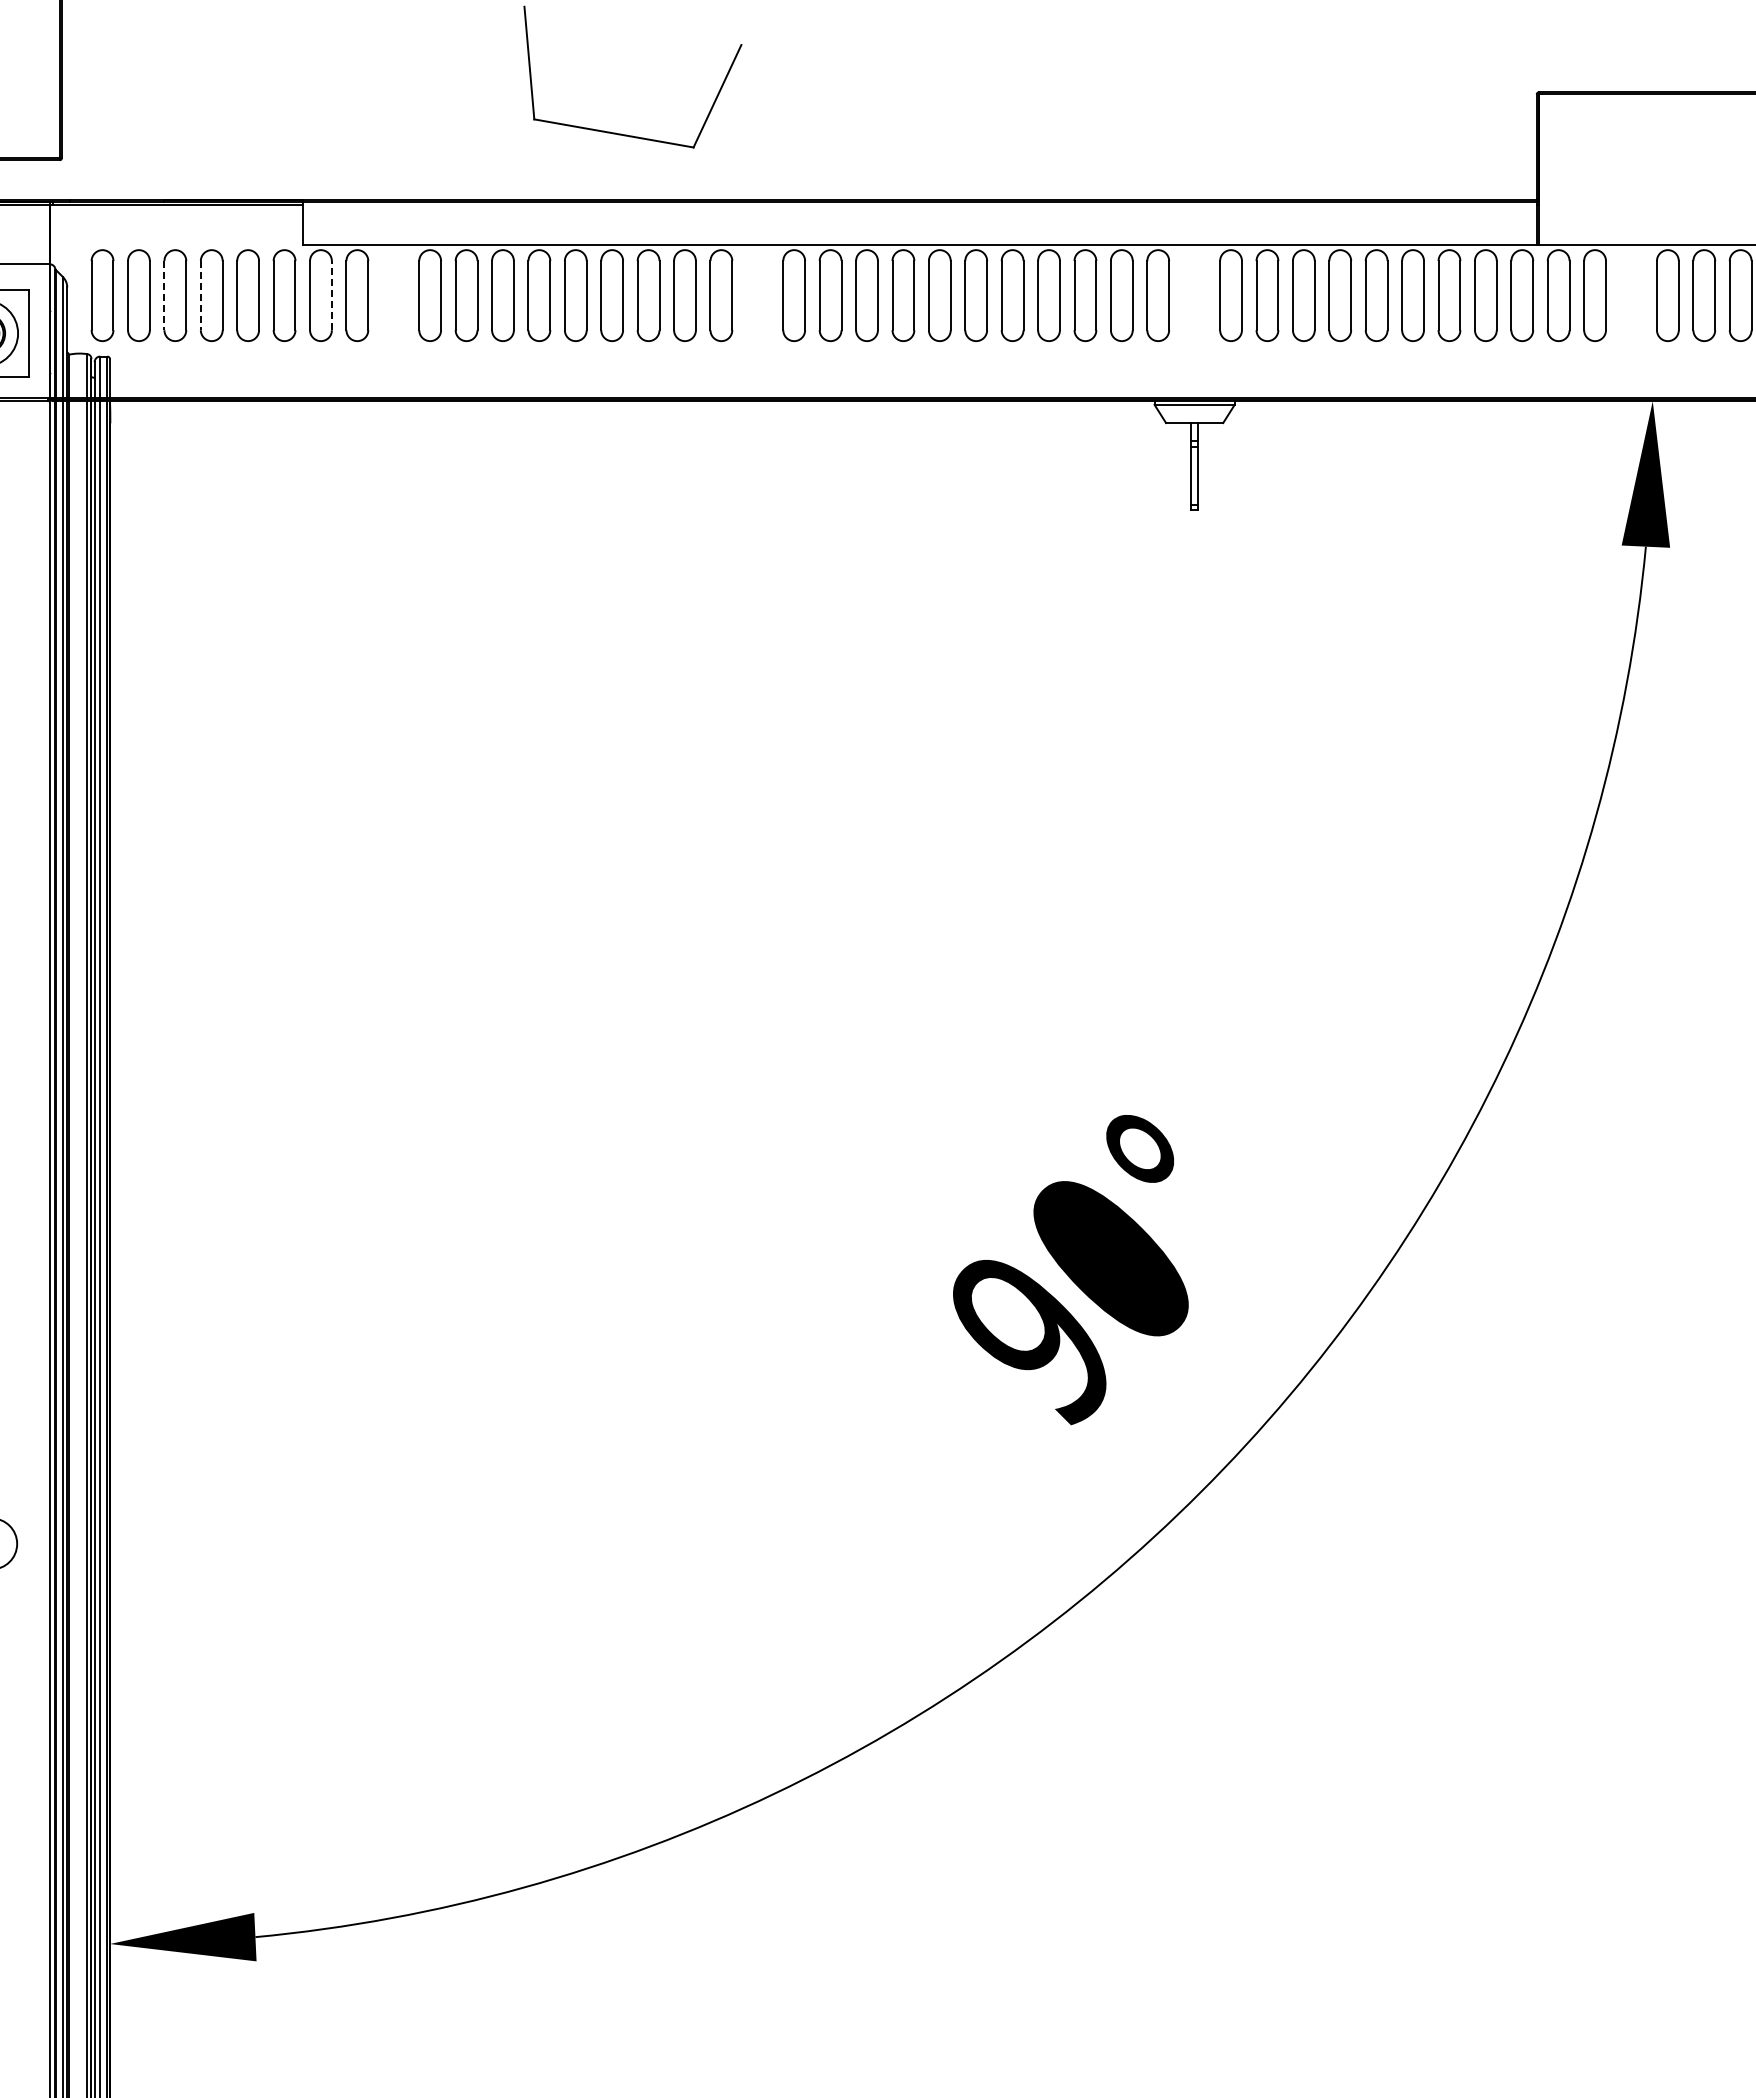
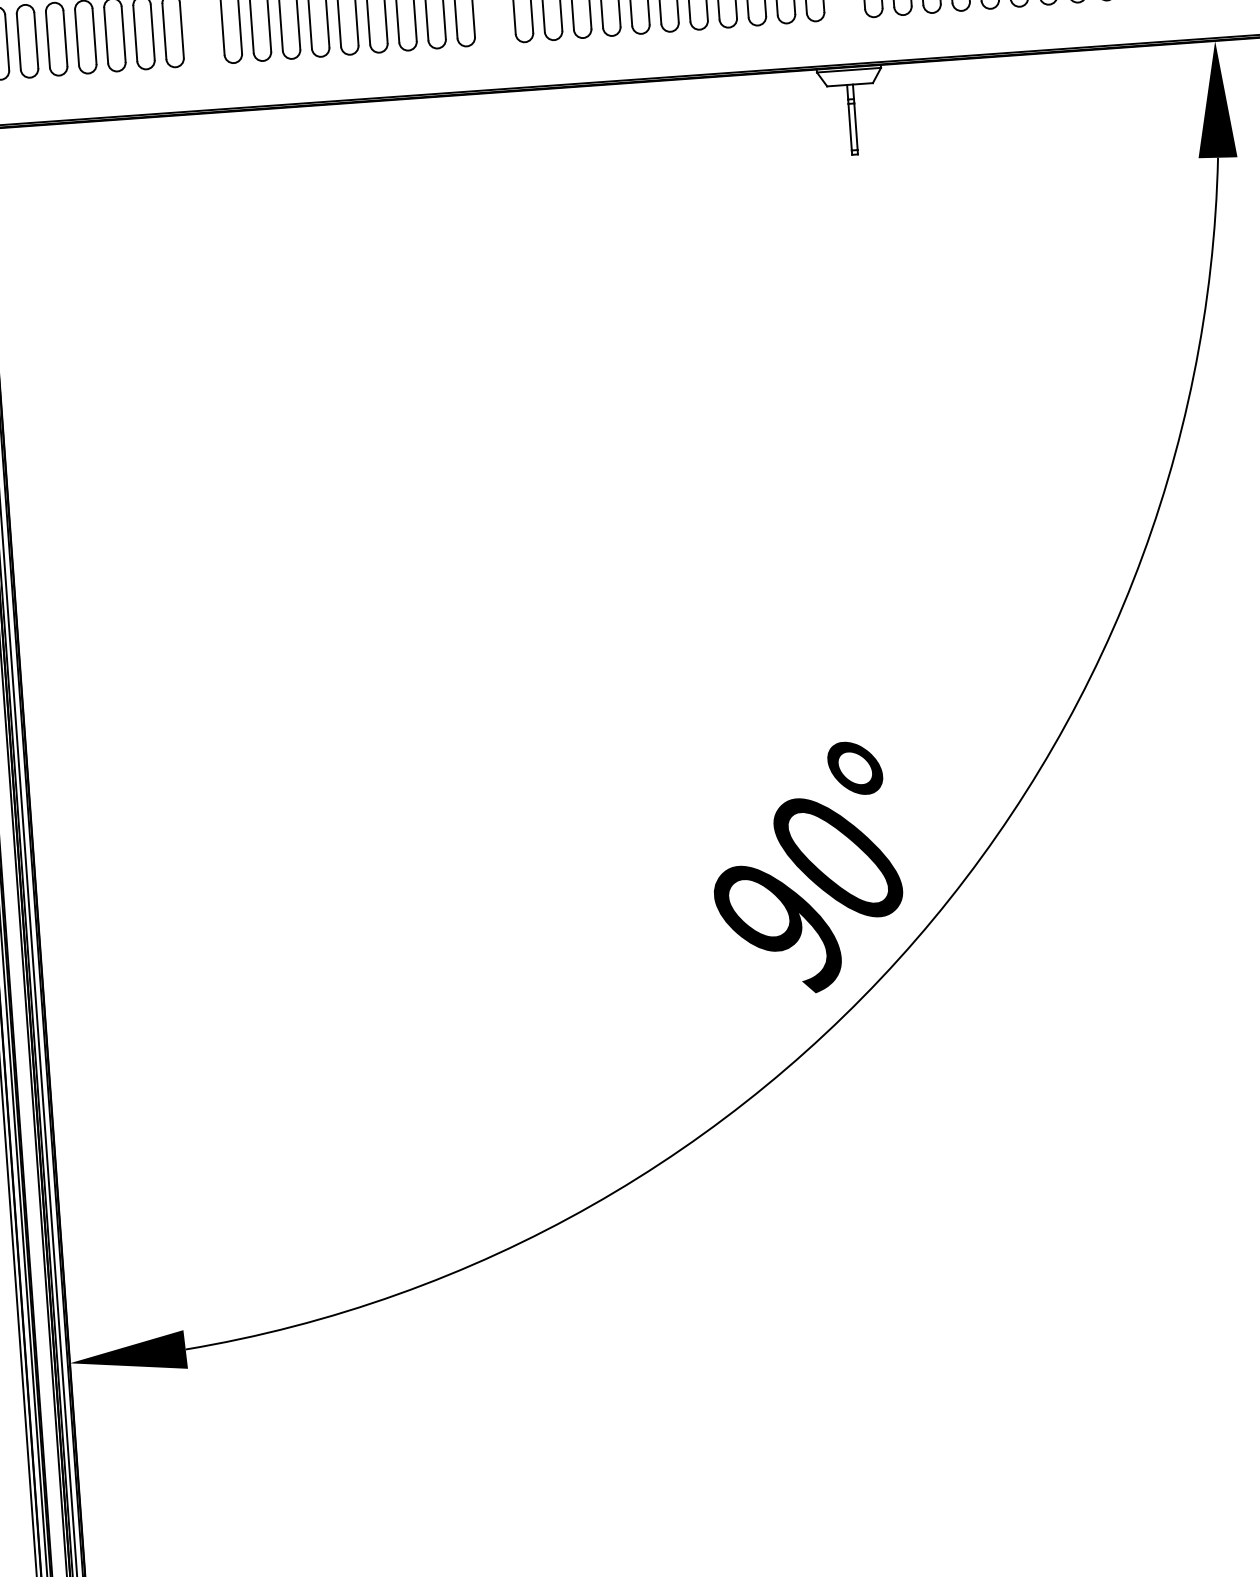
line: (164, 295) -> (18, 41), dashed -> solid
line: (200, 295) -> (47, 39), dashed -> solid
line: (331, 295) -> (152, 32), dashed -> solid
text: (1070, 1270) -> (806, 869), moved

